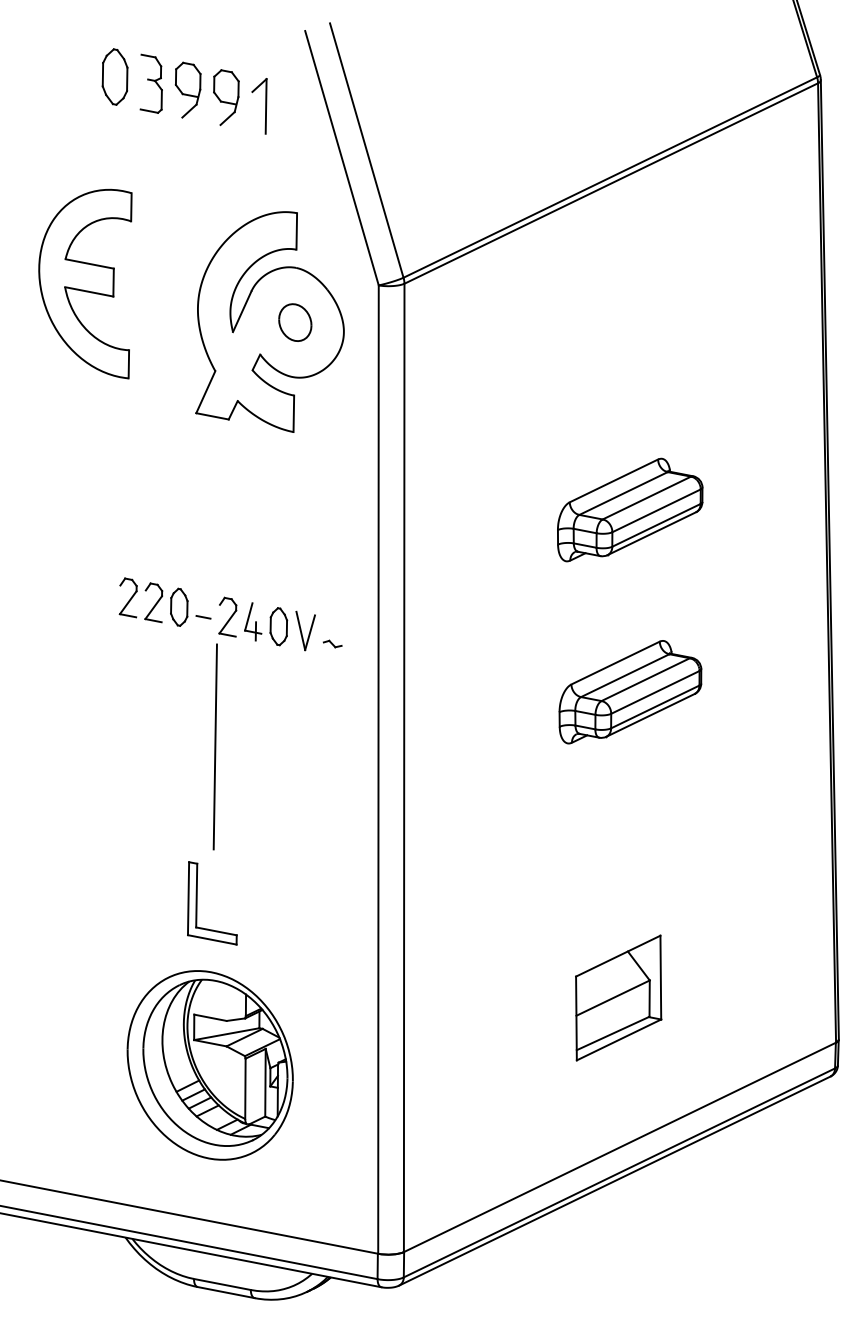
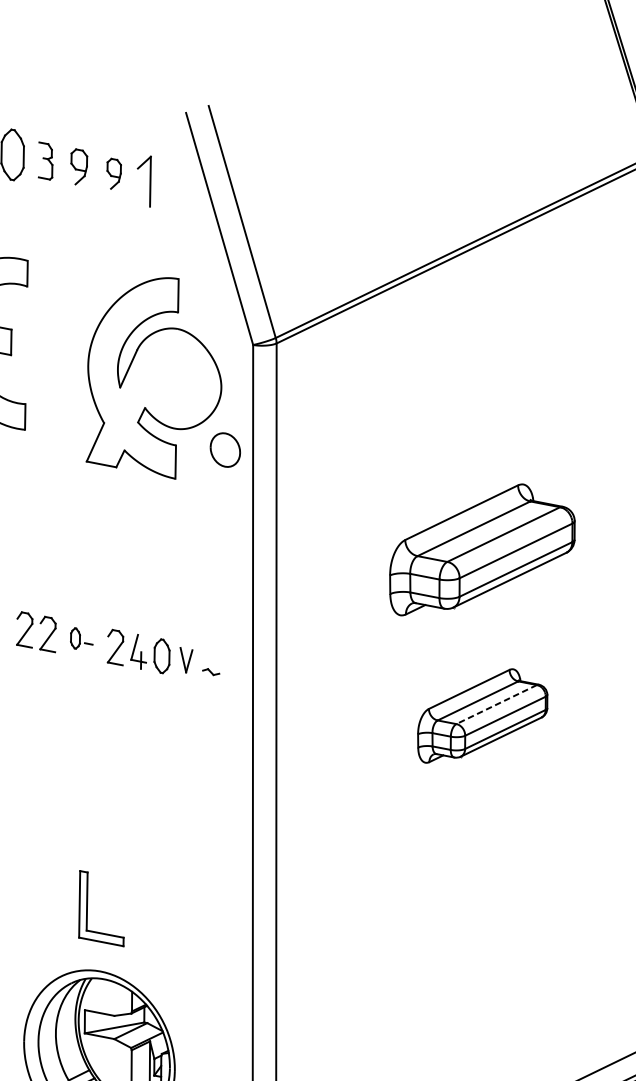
part: (150, 83) -> (44, 160), size x0.7
part: (187, 89) -> (78, 166), size x0.7
part: (226, 97) -> (114, 173), size x0.6
part: (295, 322) -> (225, 449), moved
part: (630, 509) -> (482, 549), size x1.4
part: (190, 606) -> (81, 637), size x0.6
part: (305, 630) -> (186, 659), size x0.7
line: (645, 679) -> (496, 704), solid -> dashed
line: (214, 746) -> (103, 765), removed
part: (618, 997) -> (471, 994), removed

